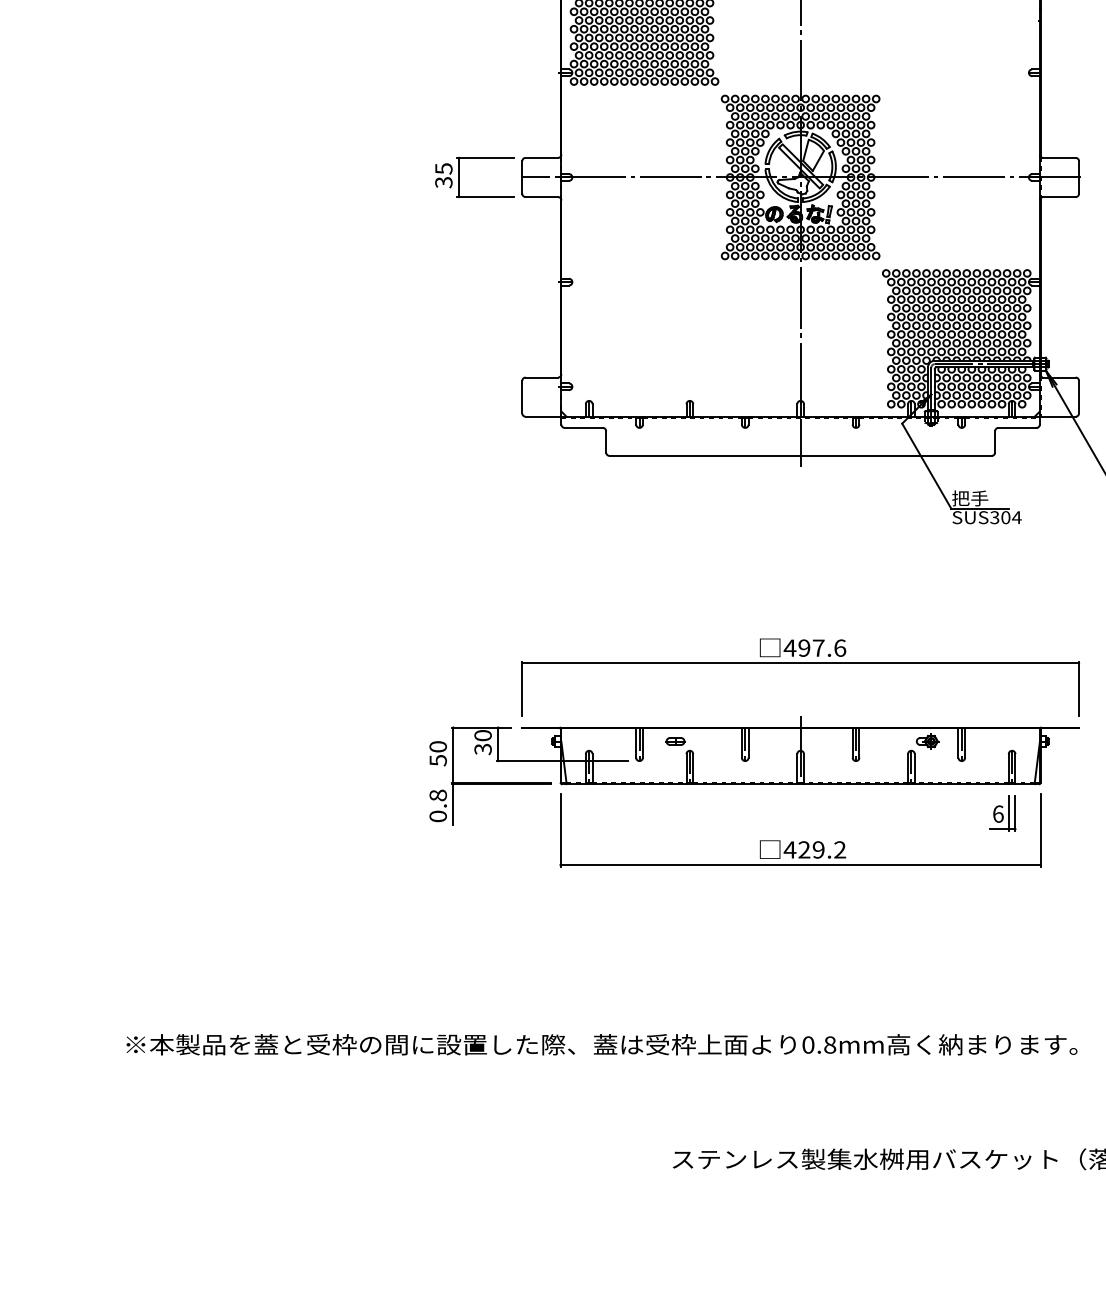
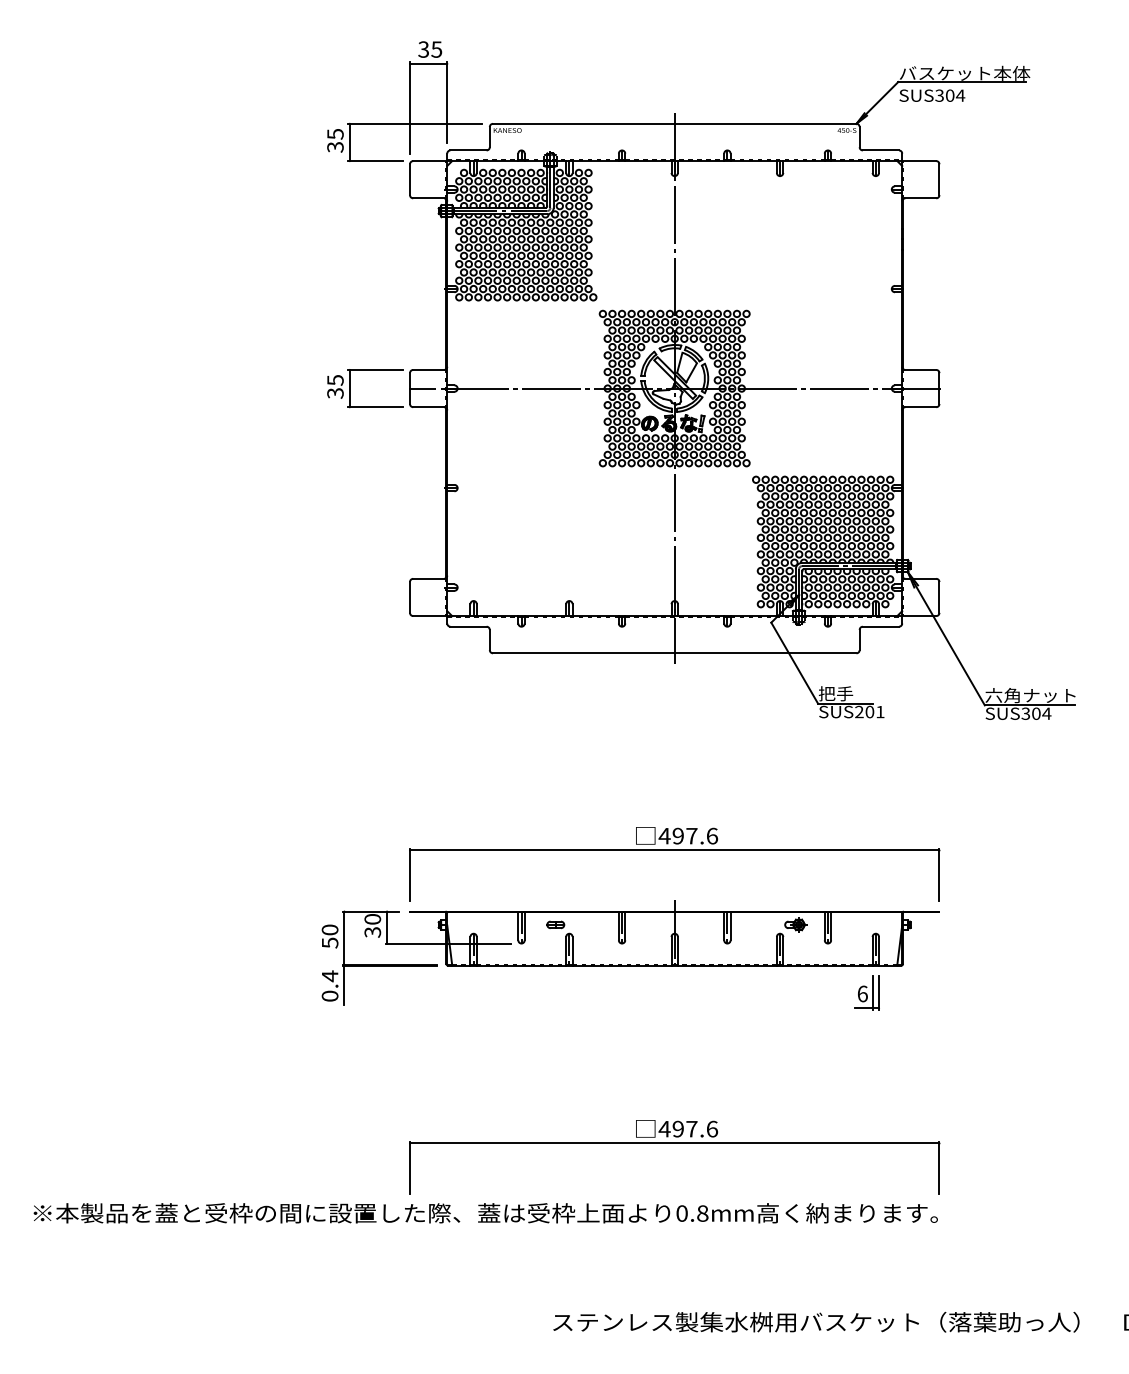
text: (1005, 518) -> (869, 712), SUS304 -> SUS201
text: (437, 795) -> (329, 976), 0.8 -> 0.4
part: (802, 840) -> (676, 1019), removed
part: (800, 971) -> (674, 1143), added

